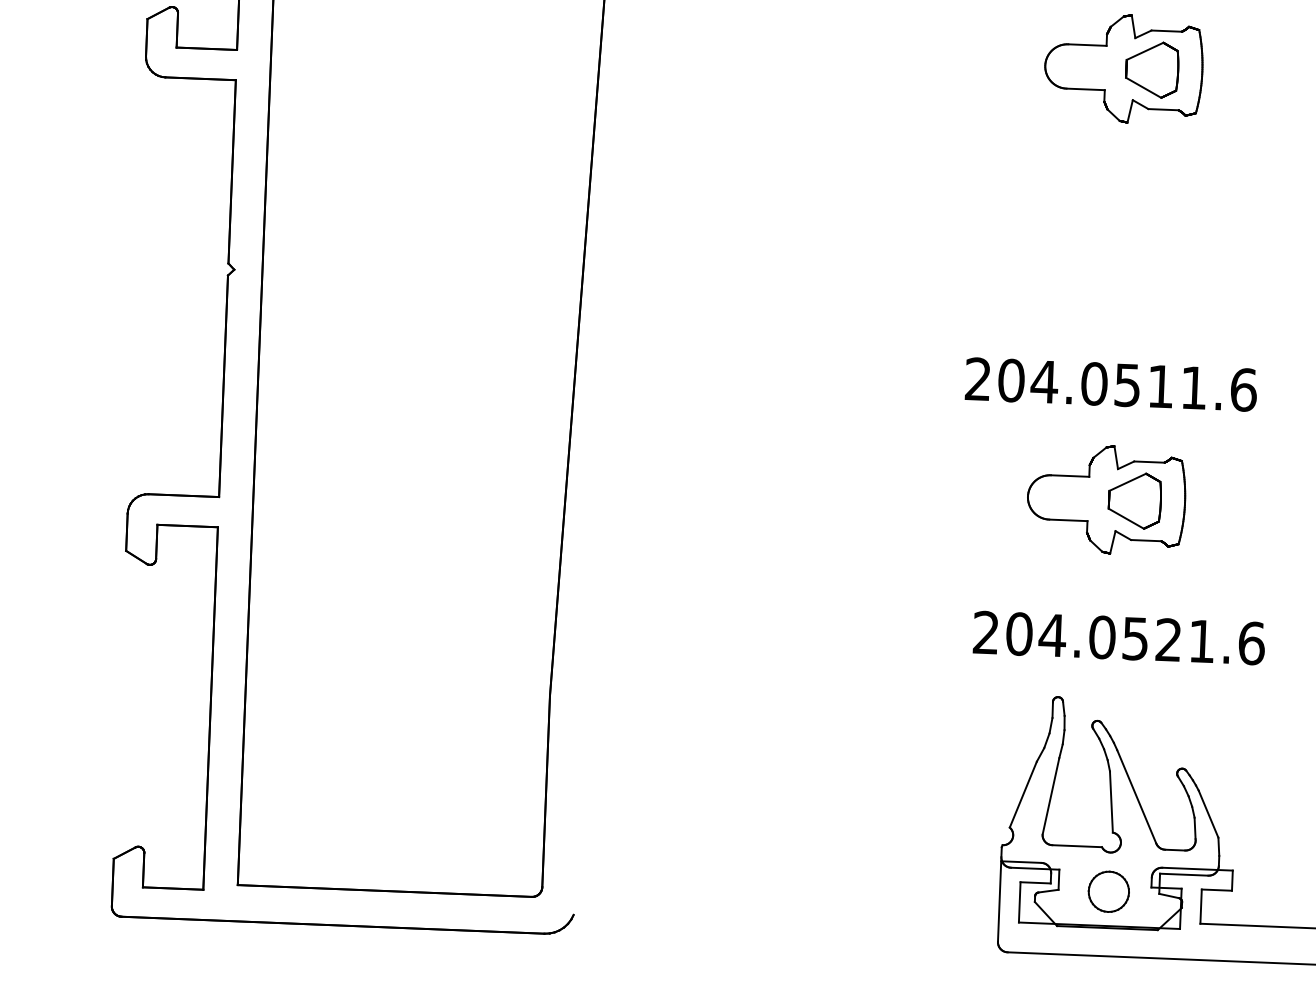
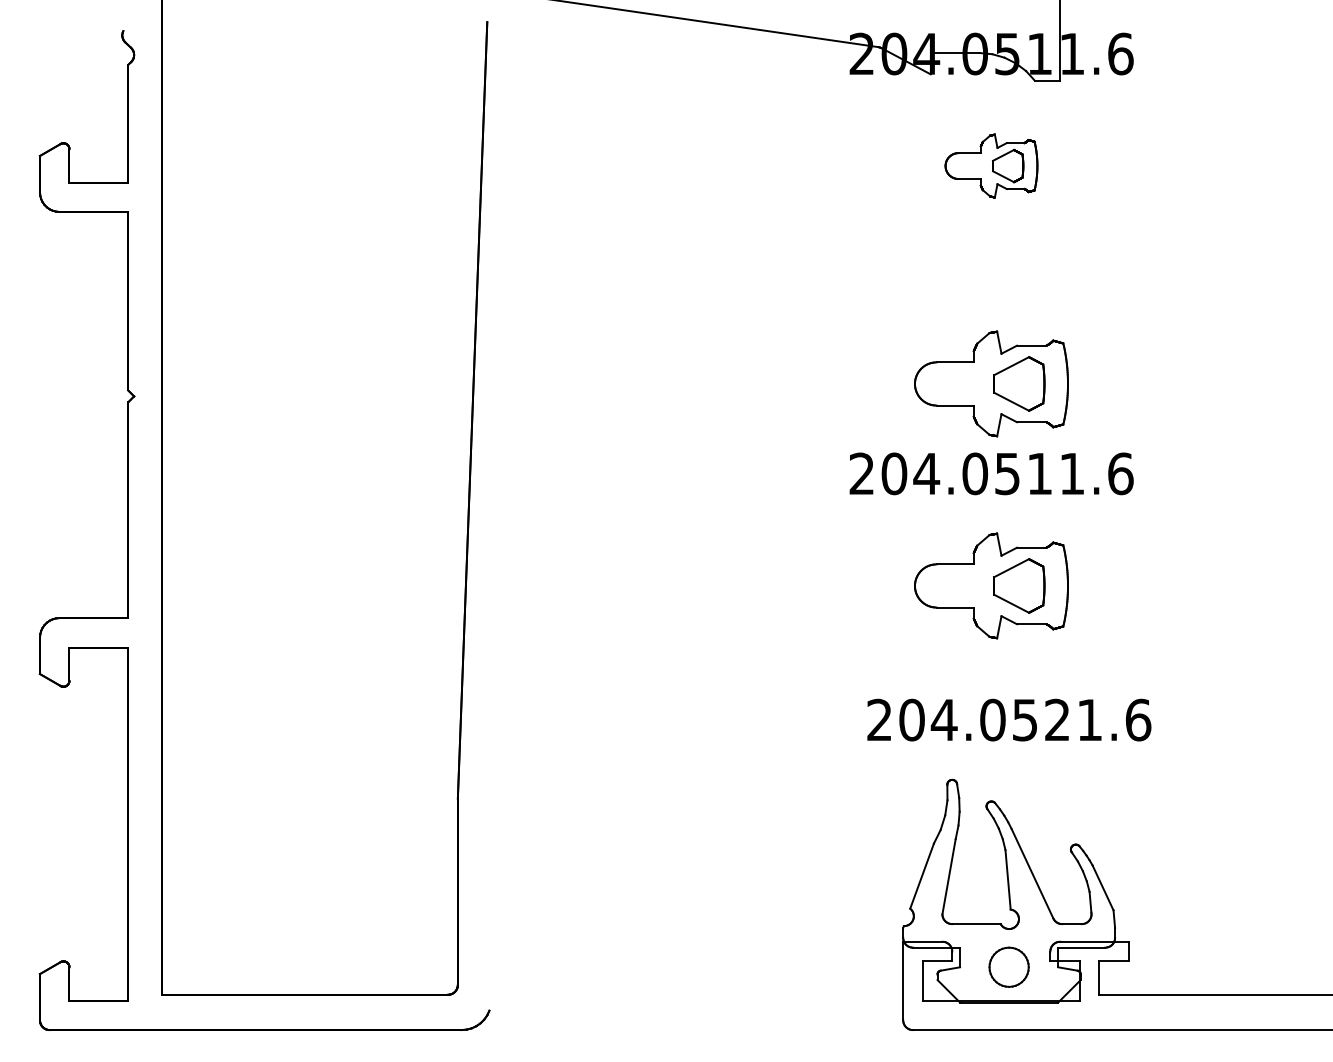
part: (1123, 68) -> (991, 165), size x0.6
part: (1114, 291) -> (991, 383), added

